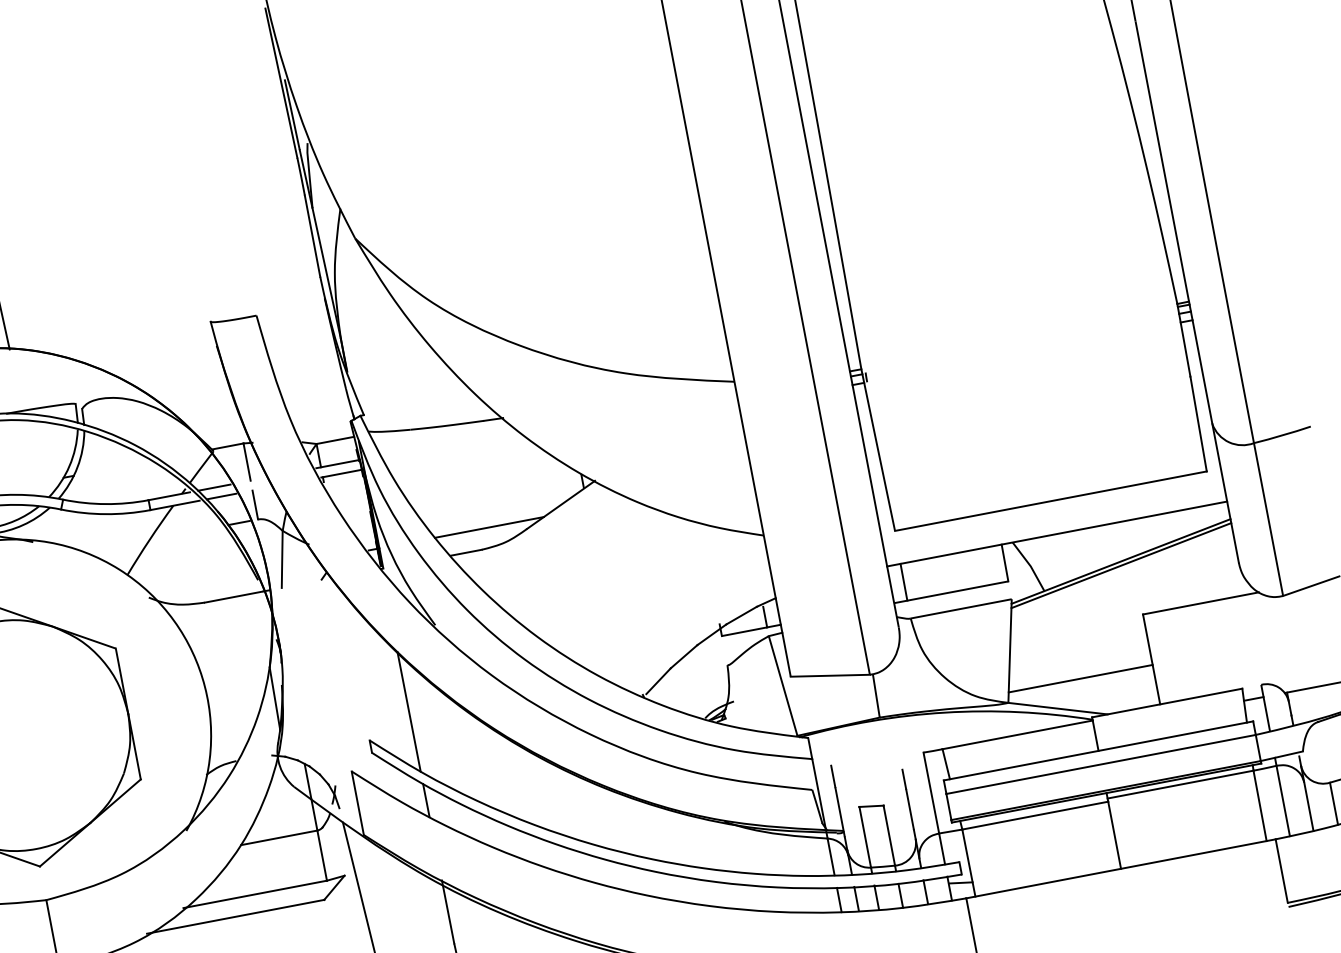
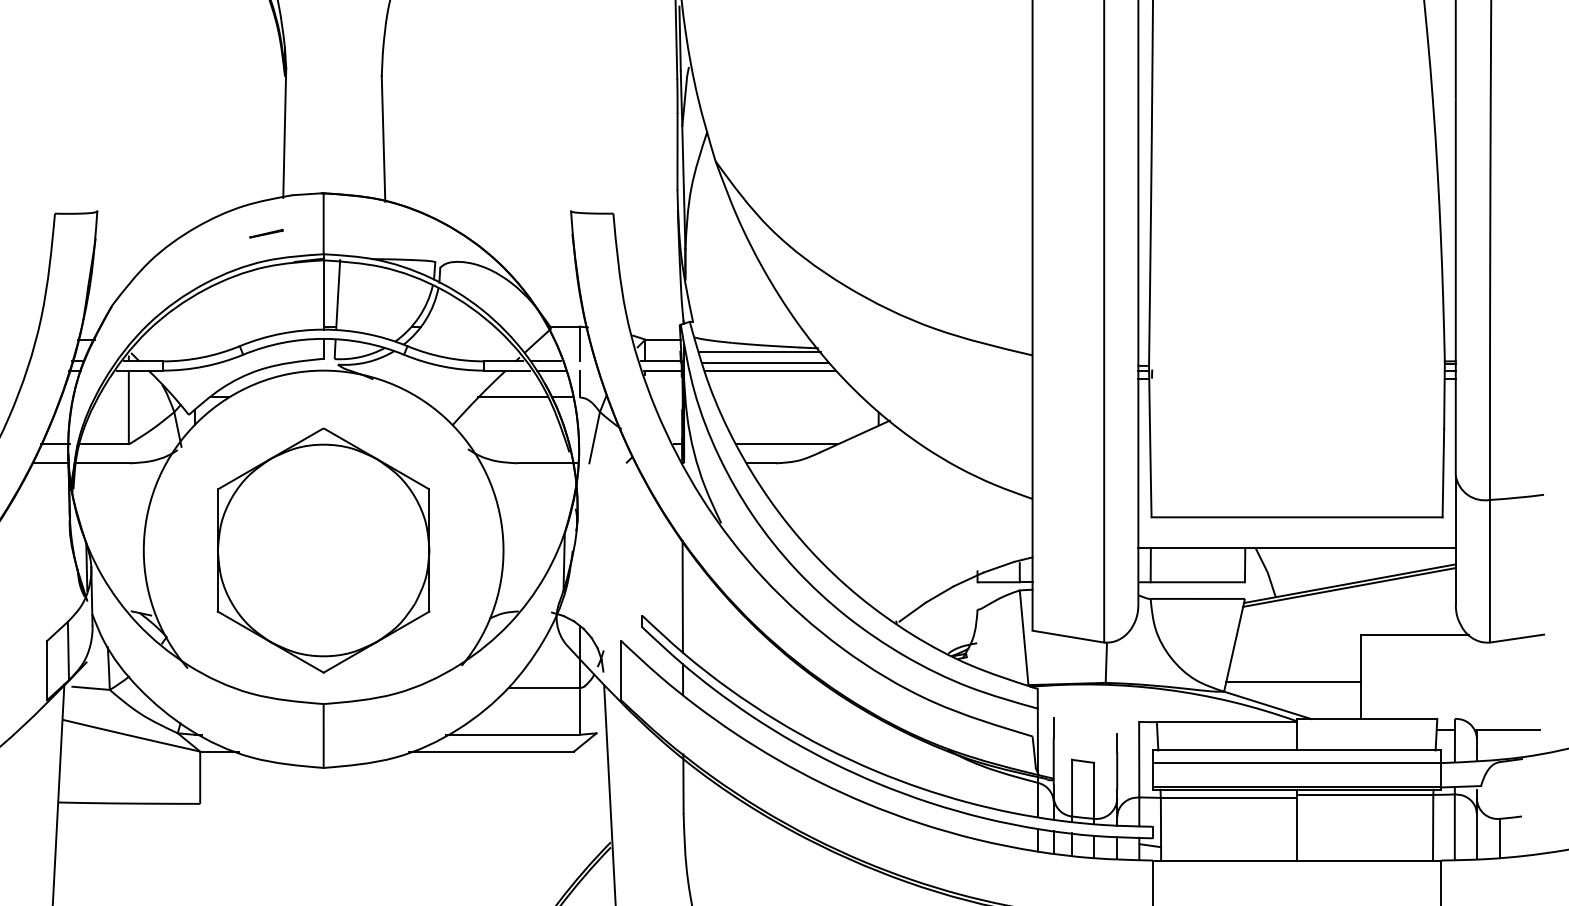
line: (441, 434) -> (759, 352), added
line: (449, 443) -> (765, 362), added
line: (456, 451) -> (770, 370), added
line: (185, 533) -> (512, 397), added

